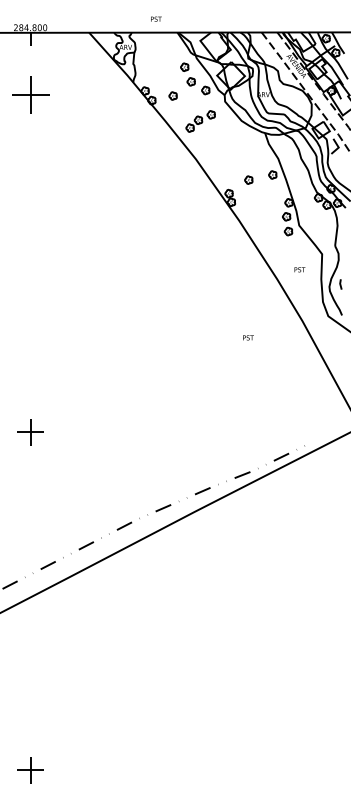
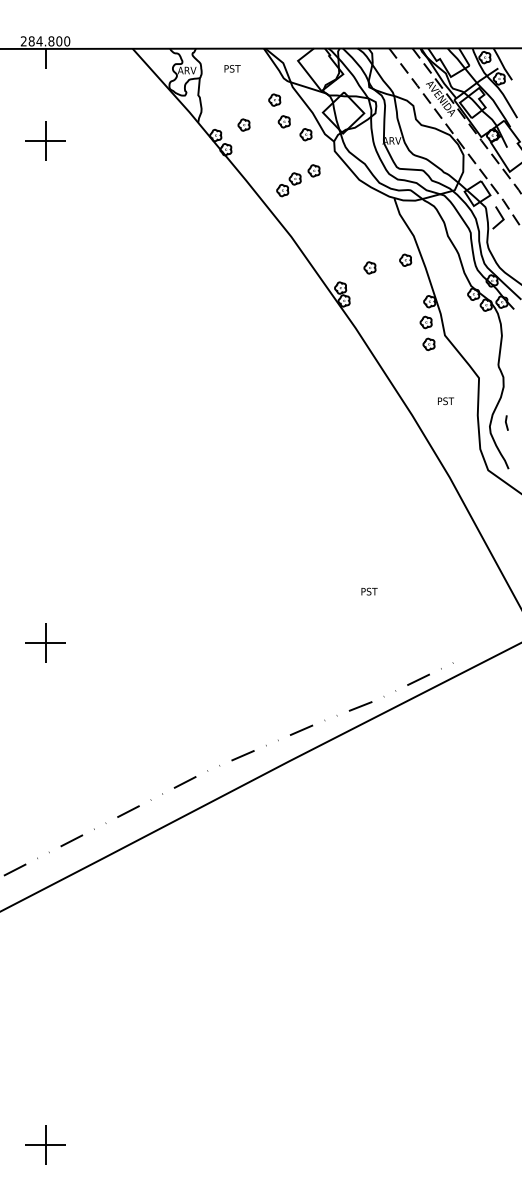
text: (156, 18) -> (232, 67), moved
part: (30, 94) -> (45, 140), size x0.71
part: (172, 95) -> (243, 124), moved
text: (248, 337) -> (369, 591), moved

